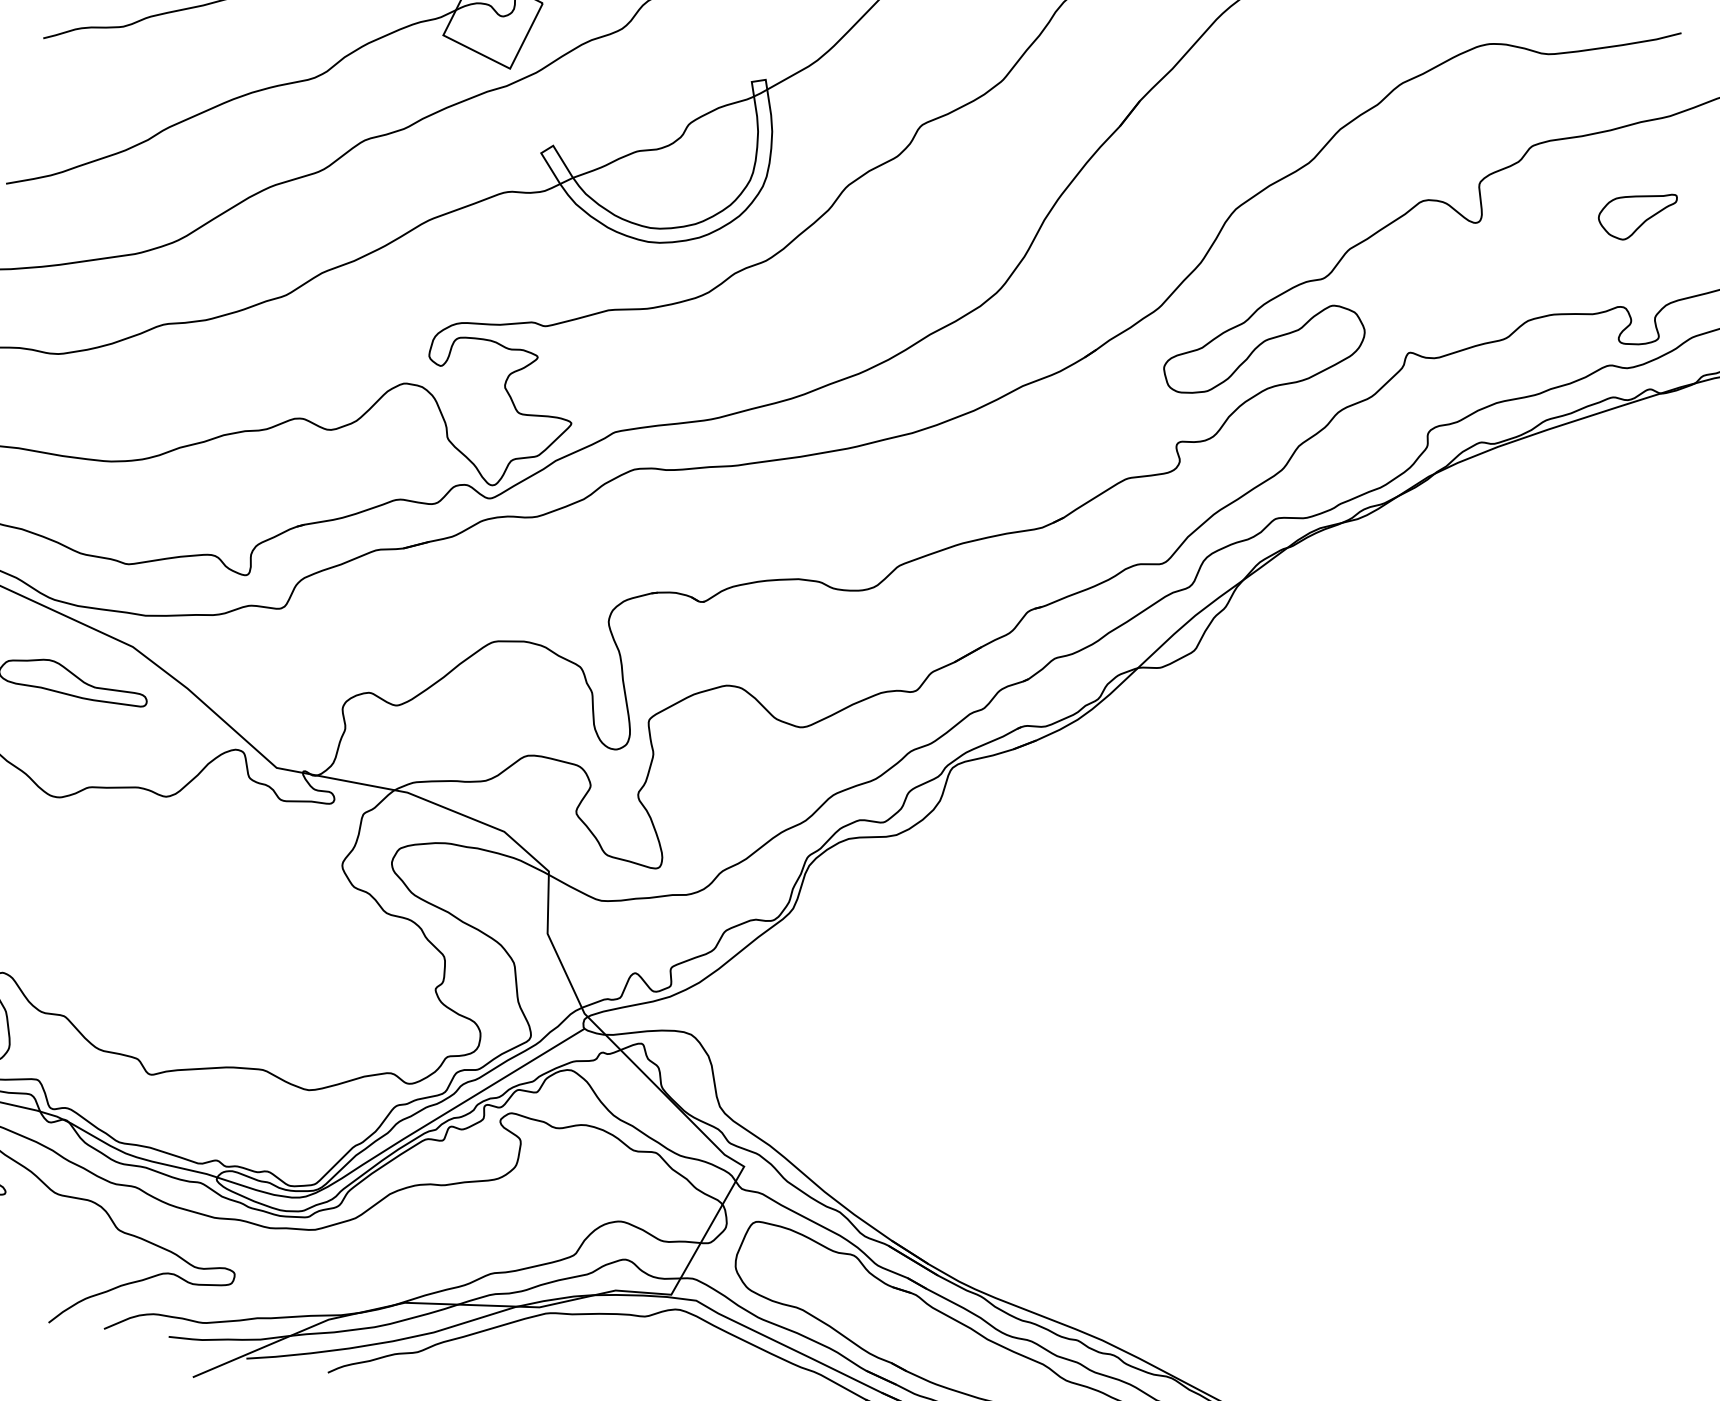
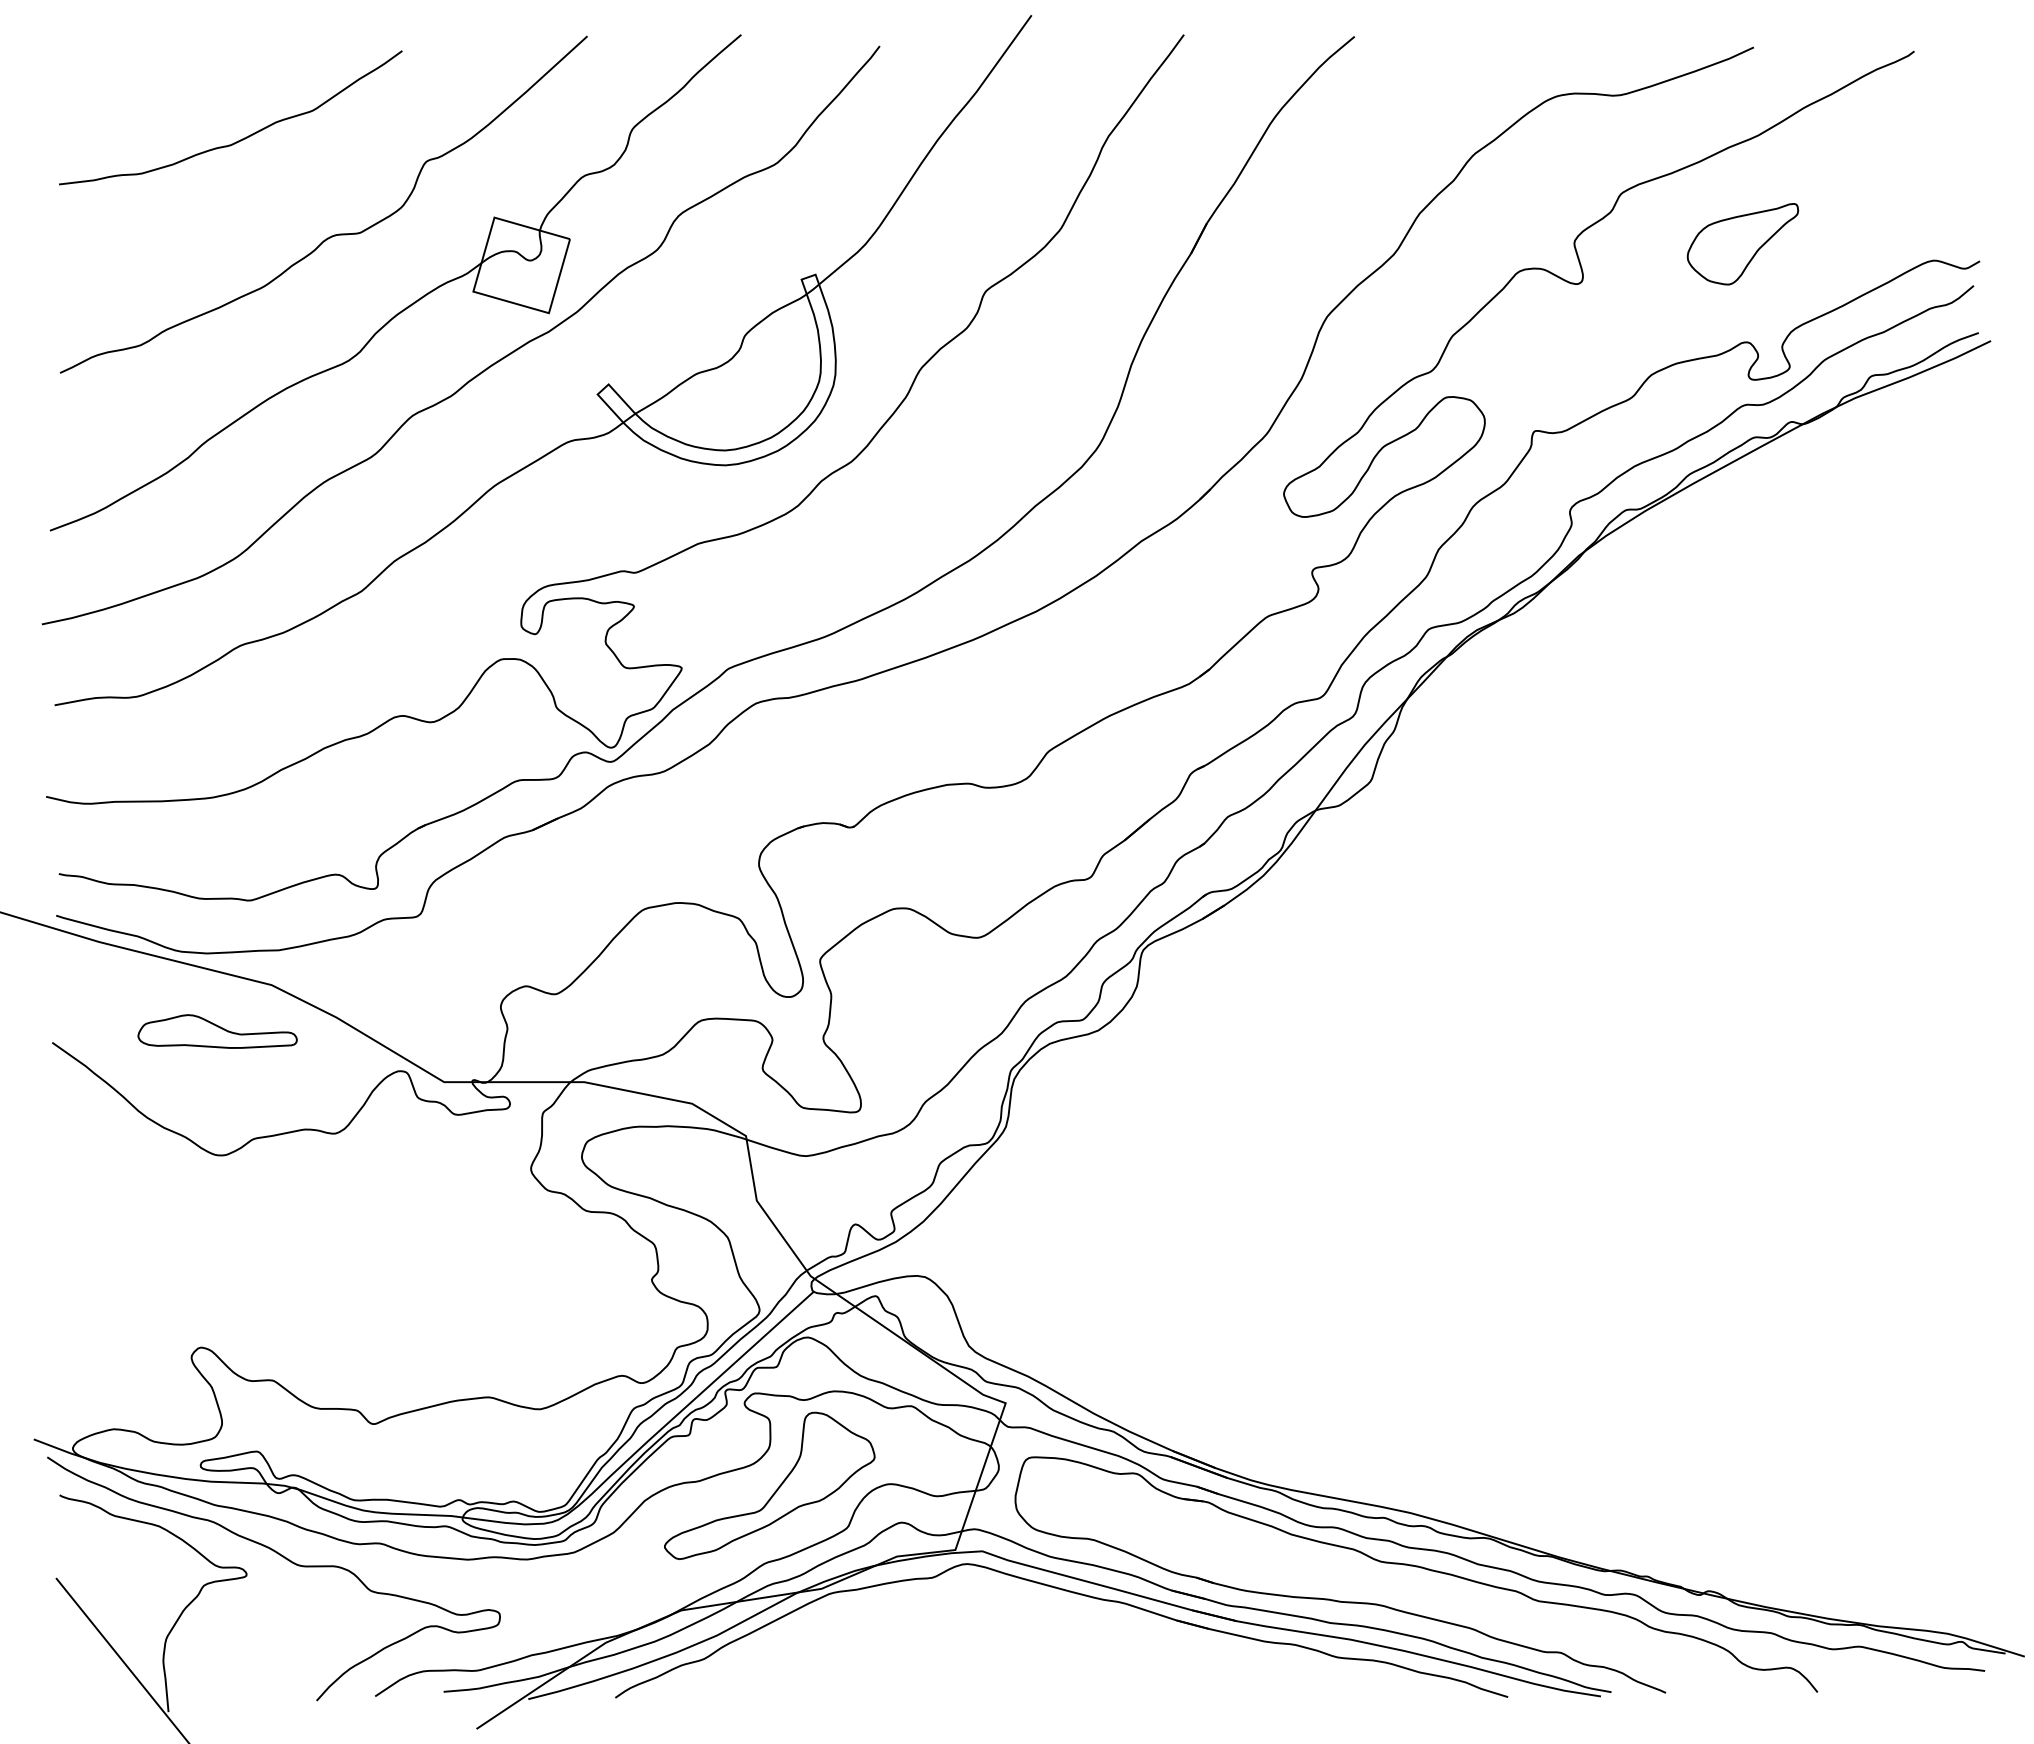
part: (1636, 215) -> (1742, 244), size x1.43
part: (513, 1207) -> (775, 1490), added

